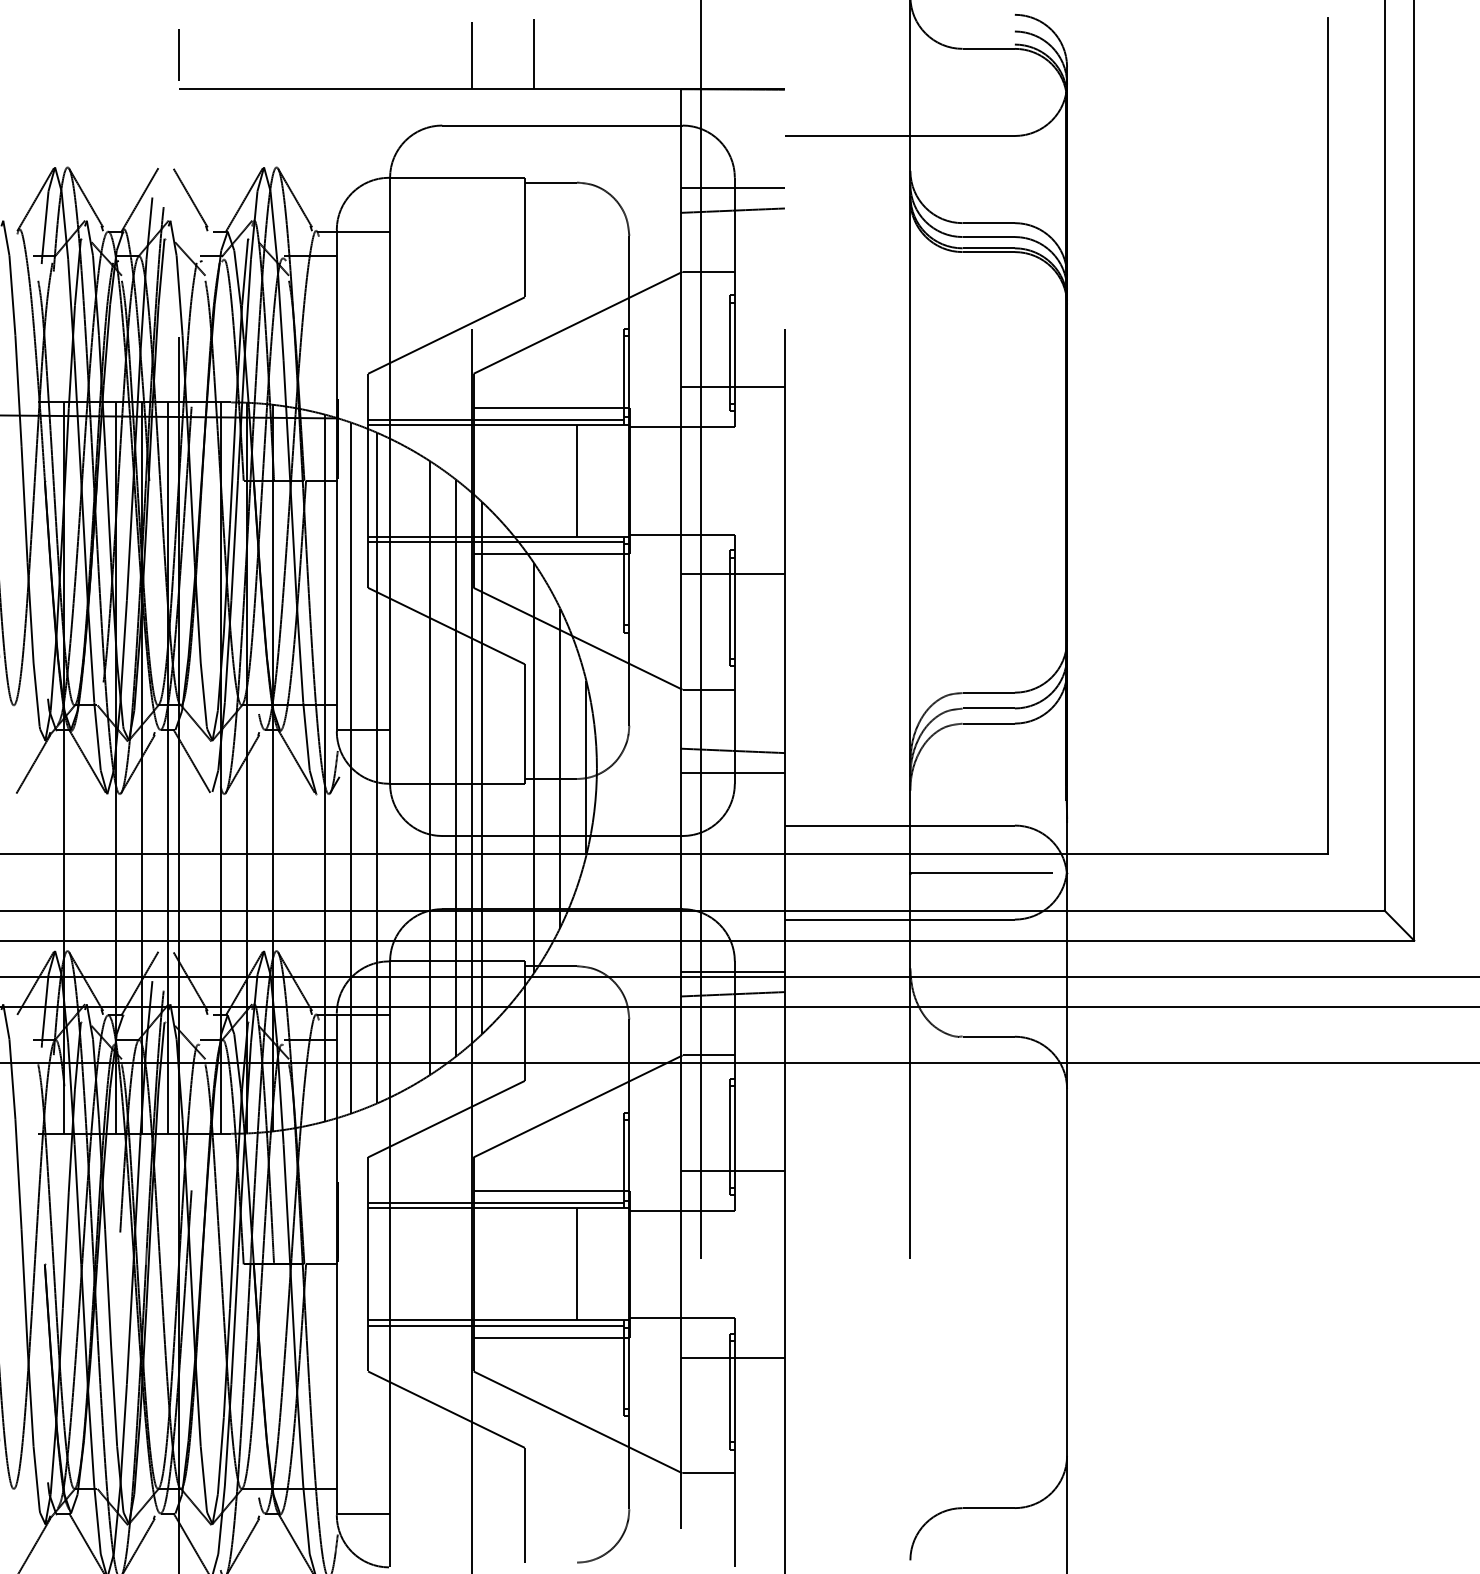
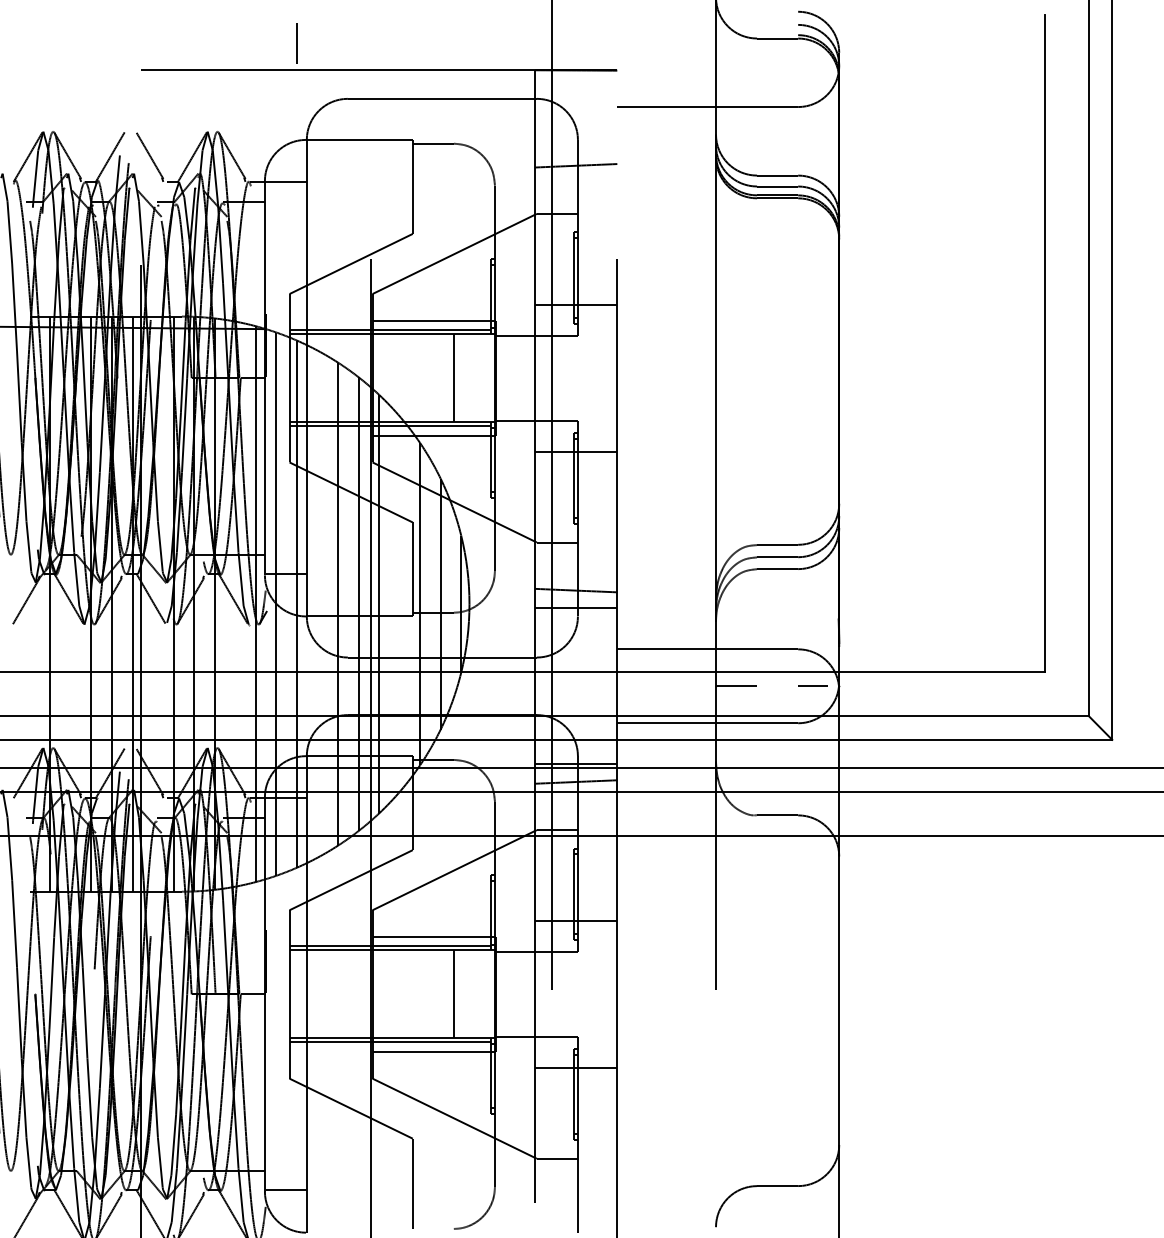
line: (534, 53) -> (420, 42), removed
line: (178, 54) -> (296, 42), moved
line: (471, 54) -> (370, 42), removed
line: (732, 188) -> (576, 148), removed
line: (988, 872) -> (777, 686), removed

